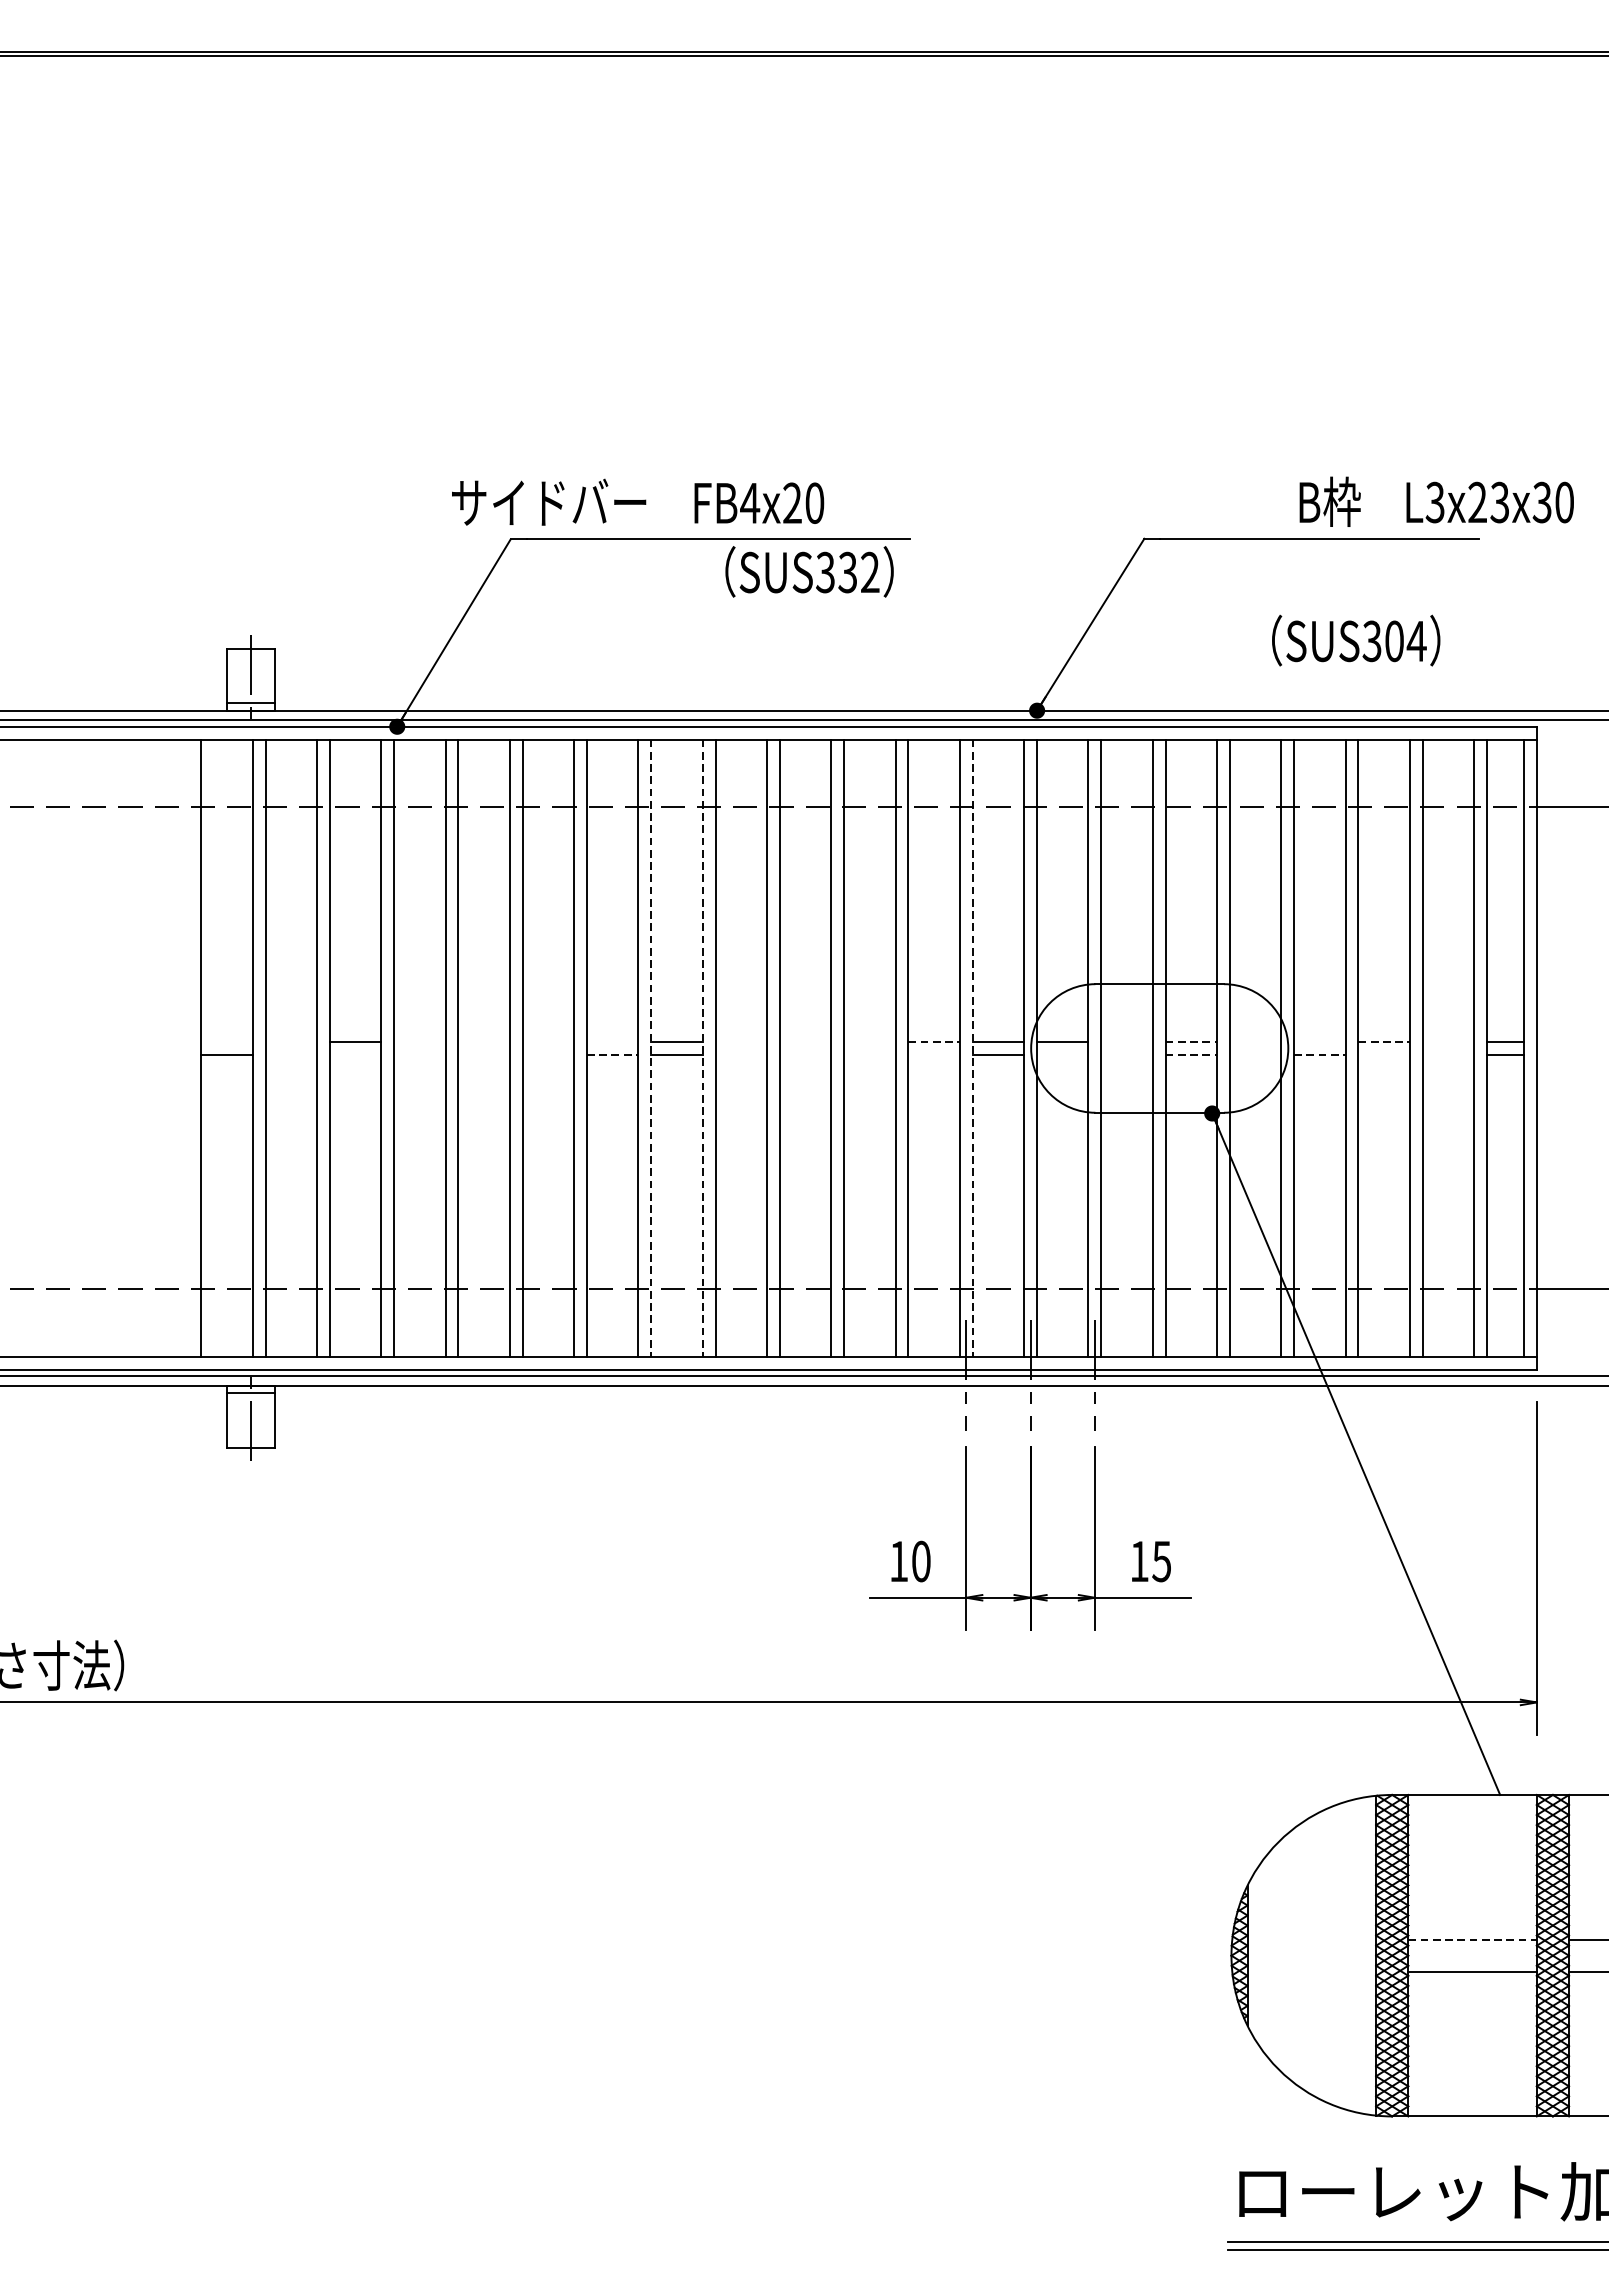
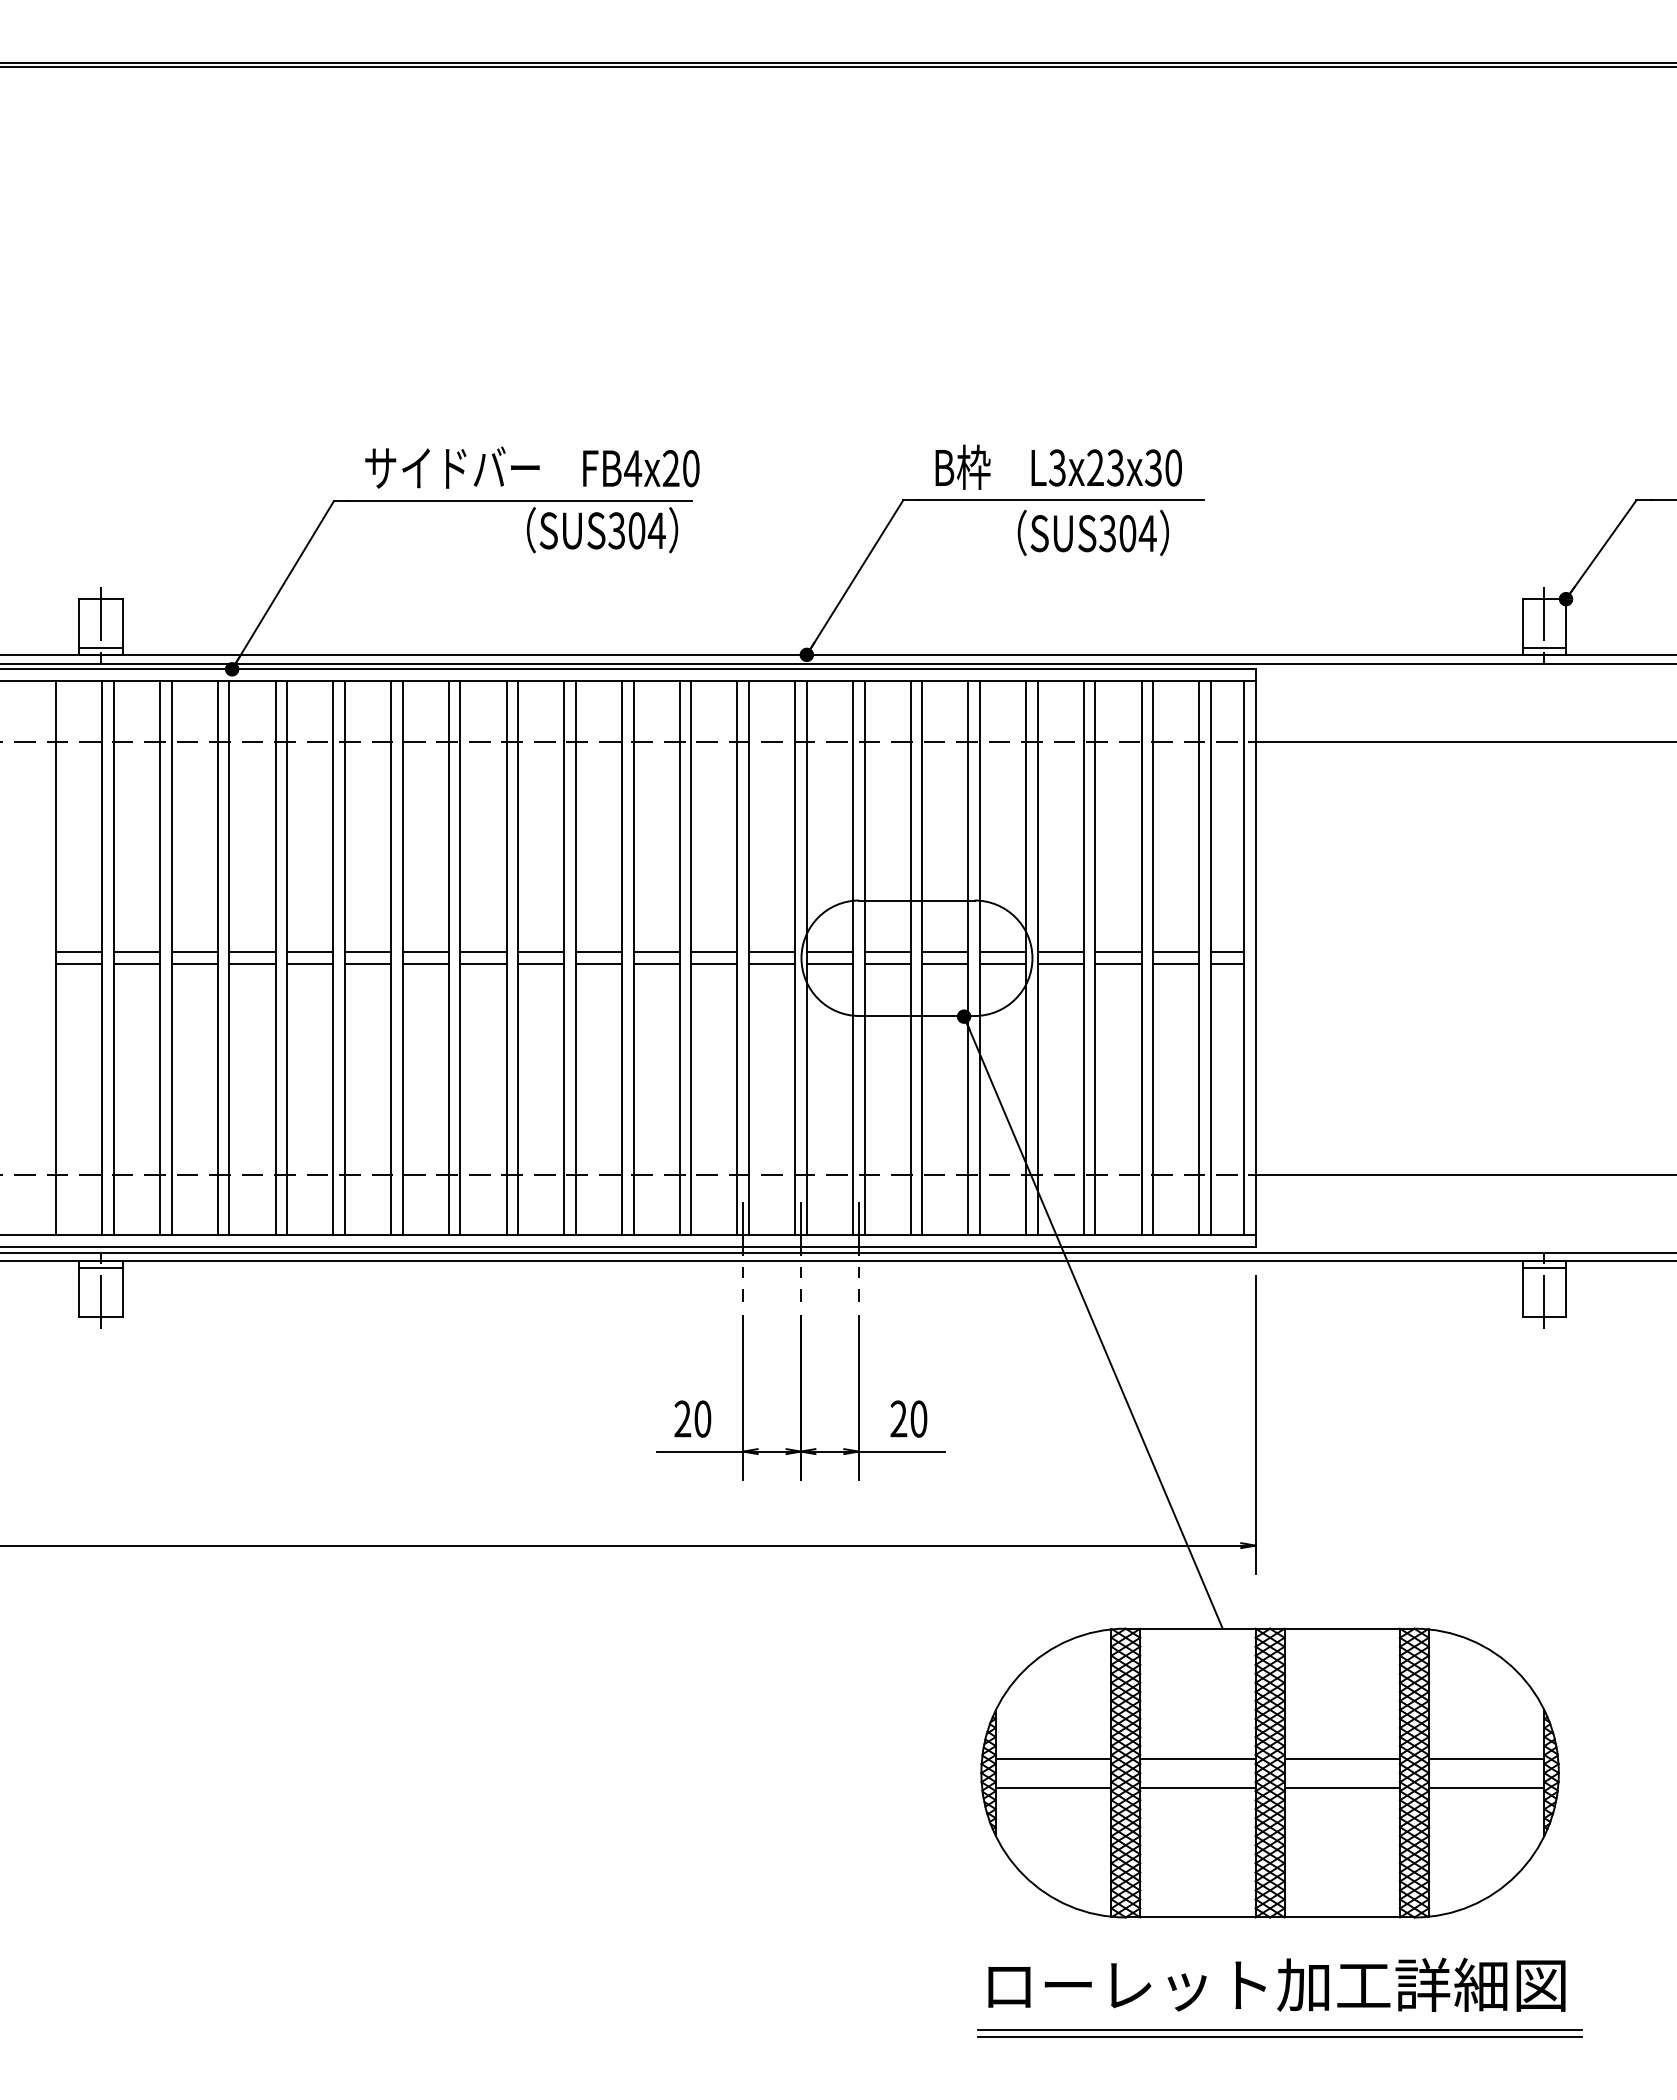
text: (1436, 500) -> (1058, 466), moved
text: (638, 502) -> (532, 467), moved
text: (858, 572) -> (646, 530), SUS332 -> SUS304
text: (1355, 640) -> (1092, 532), moved
line: (227, 1042) -> (79, 952), added
line: (290, 1042) -> (136, 952), added
line: (419, 1042) -> (252, 952), added
line: (484, 1042) -> (310, 952), added
line: (547, 1042) -> (367, 952), added
line: (612, 1042) -> (425, 952), added
line: (741, 1042) -> (541, 952), added
line: (805, 1042) -> (598, 952), added
line: (869, 1042) -> (656, 952), added
line: (934, 1042) -> (714, 952), dashed -> solid
line: (1126, 1042) -> (887, 952), added
line: (1191, 1042) -> (945, 952), dashed -> solid
line: (1254, 1042) -> (1002, 952), added
line: (1319, 1042) -> (1060, 952), added
line: (1385, 1042) -> (1119, 952), dashed -> solid
line: (1448, 1042) -> (1176, 952), added
line: (651, 1048) -> (460, 958), dashed -> solid
line: (702, 1048) -> (506, 958), dashed -> solid
line: (973, 1048) -> (749, 958), dashed -> solid
line: (290, 1054) -> (136, 963), added
line: (355, 1054) -> (194, 963), added
line: (419, 1054) -> (252, 963), added
line: (484, 1054) -> (310, 963), added
line: (547, 1054) -> (367, 963), added
line: (613, 1054) -> (426, 963), dashed -> solid
line: (741, 1054) -> (541, 963), added
line: (805, 1054) -> (598, 963), added
line: (869, 1054) -> (656, 963), added
line: (934, 1054) -> (714, 963), added
line: (1062, 1054) -> (829, 963), added
line: (1126, 1054) -> (887, 963), added
line: (1191, 1054) -> (945, 963), dashed -> solid
line: (1254, 1054) -> (1002, 963), added
line: (1320, 1054) -> (1061, 963), dashed -> solid
line: (1384, 1054) -> (1118, 963), added
line: (1448, 1054) -> (1176, 963), added
text: (898, 1560) -> (682, 1418), 10 -> 20
text: (1150, 1560) -> (908, 1418), 15 -> 20
line: (1311, 1939) -> (1053, 1758), added
line: (1472, 1939) -> (1197, 1758), dashed -> solid
line: (1311, 1971) -> (1053, 1787), added

